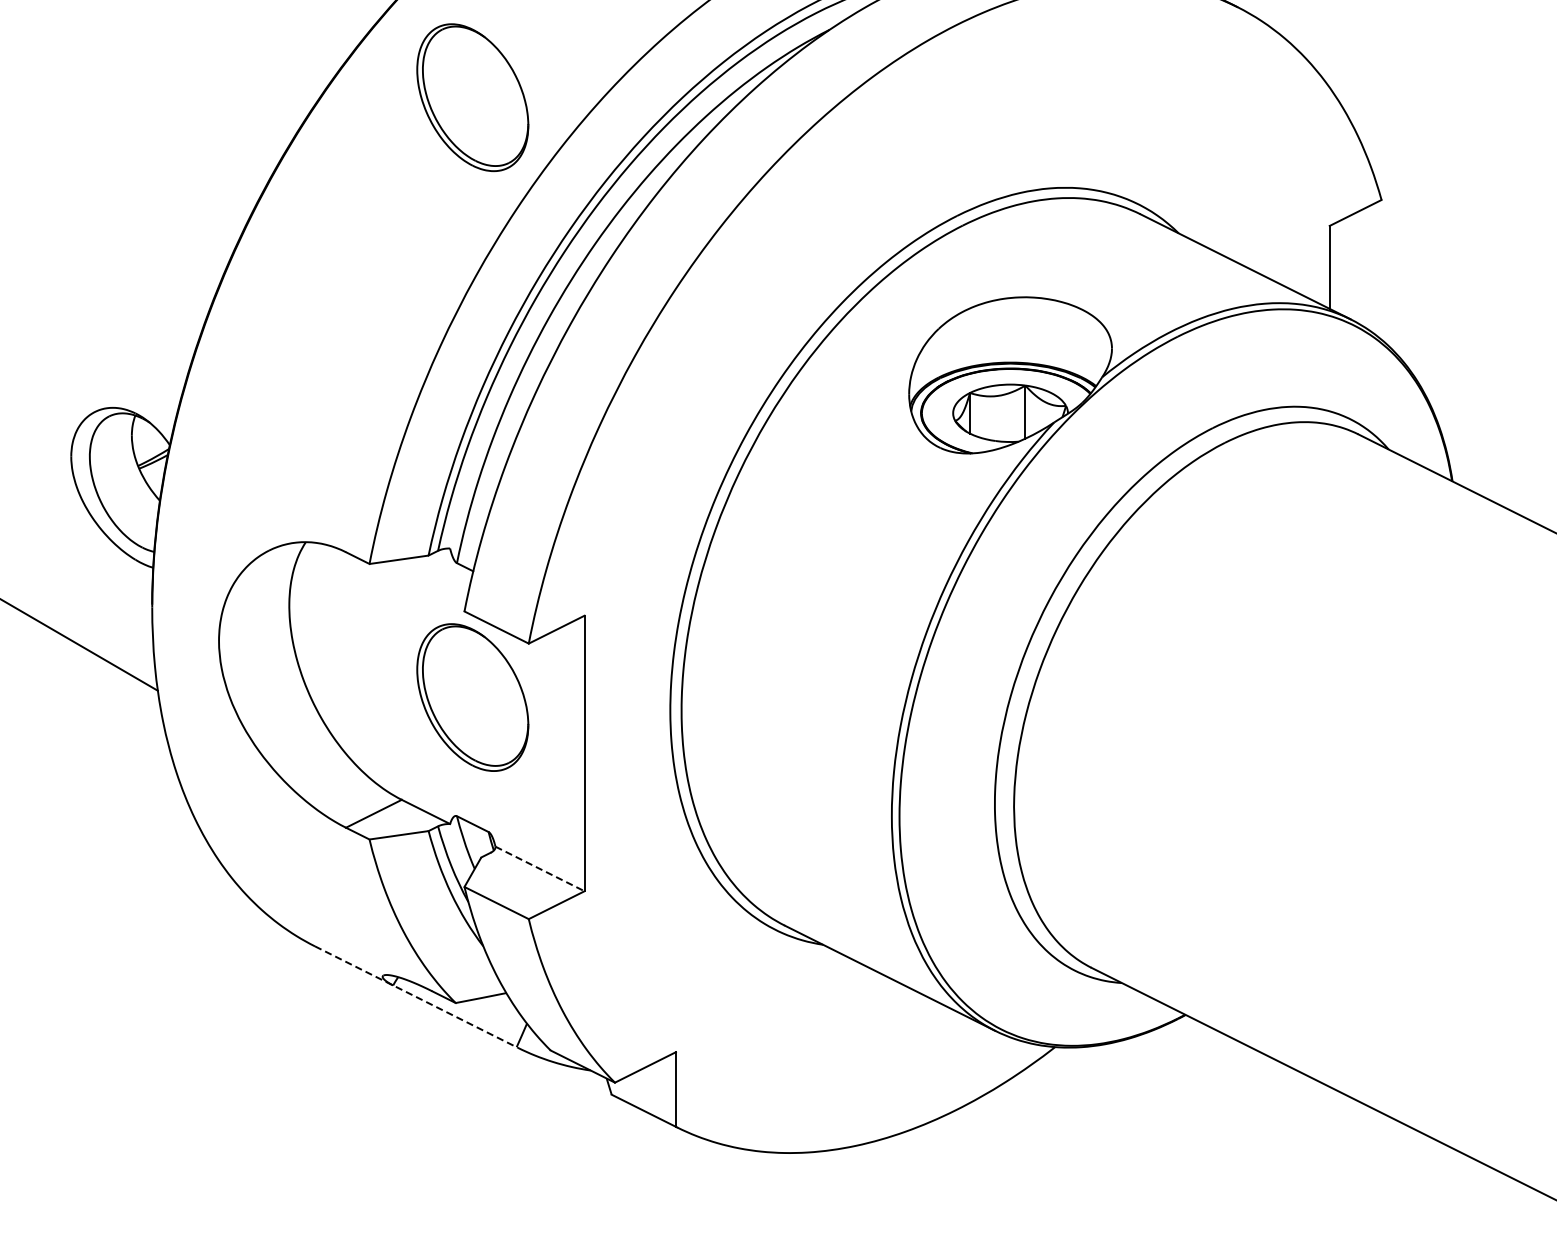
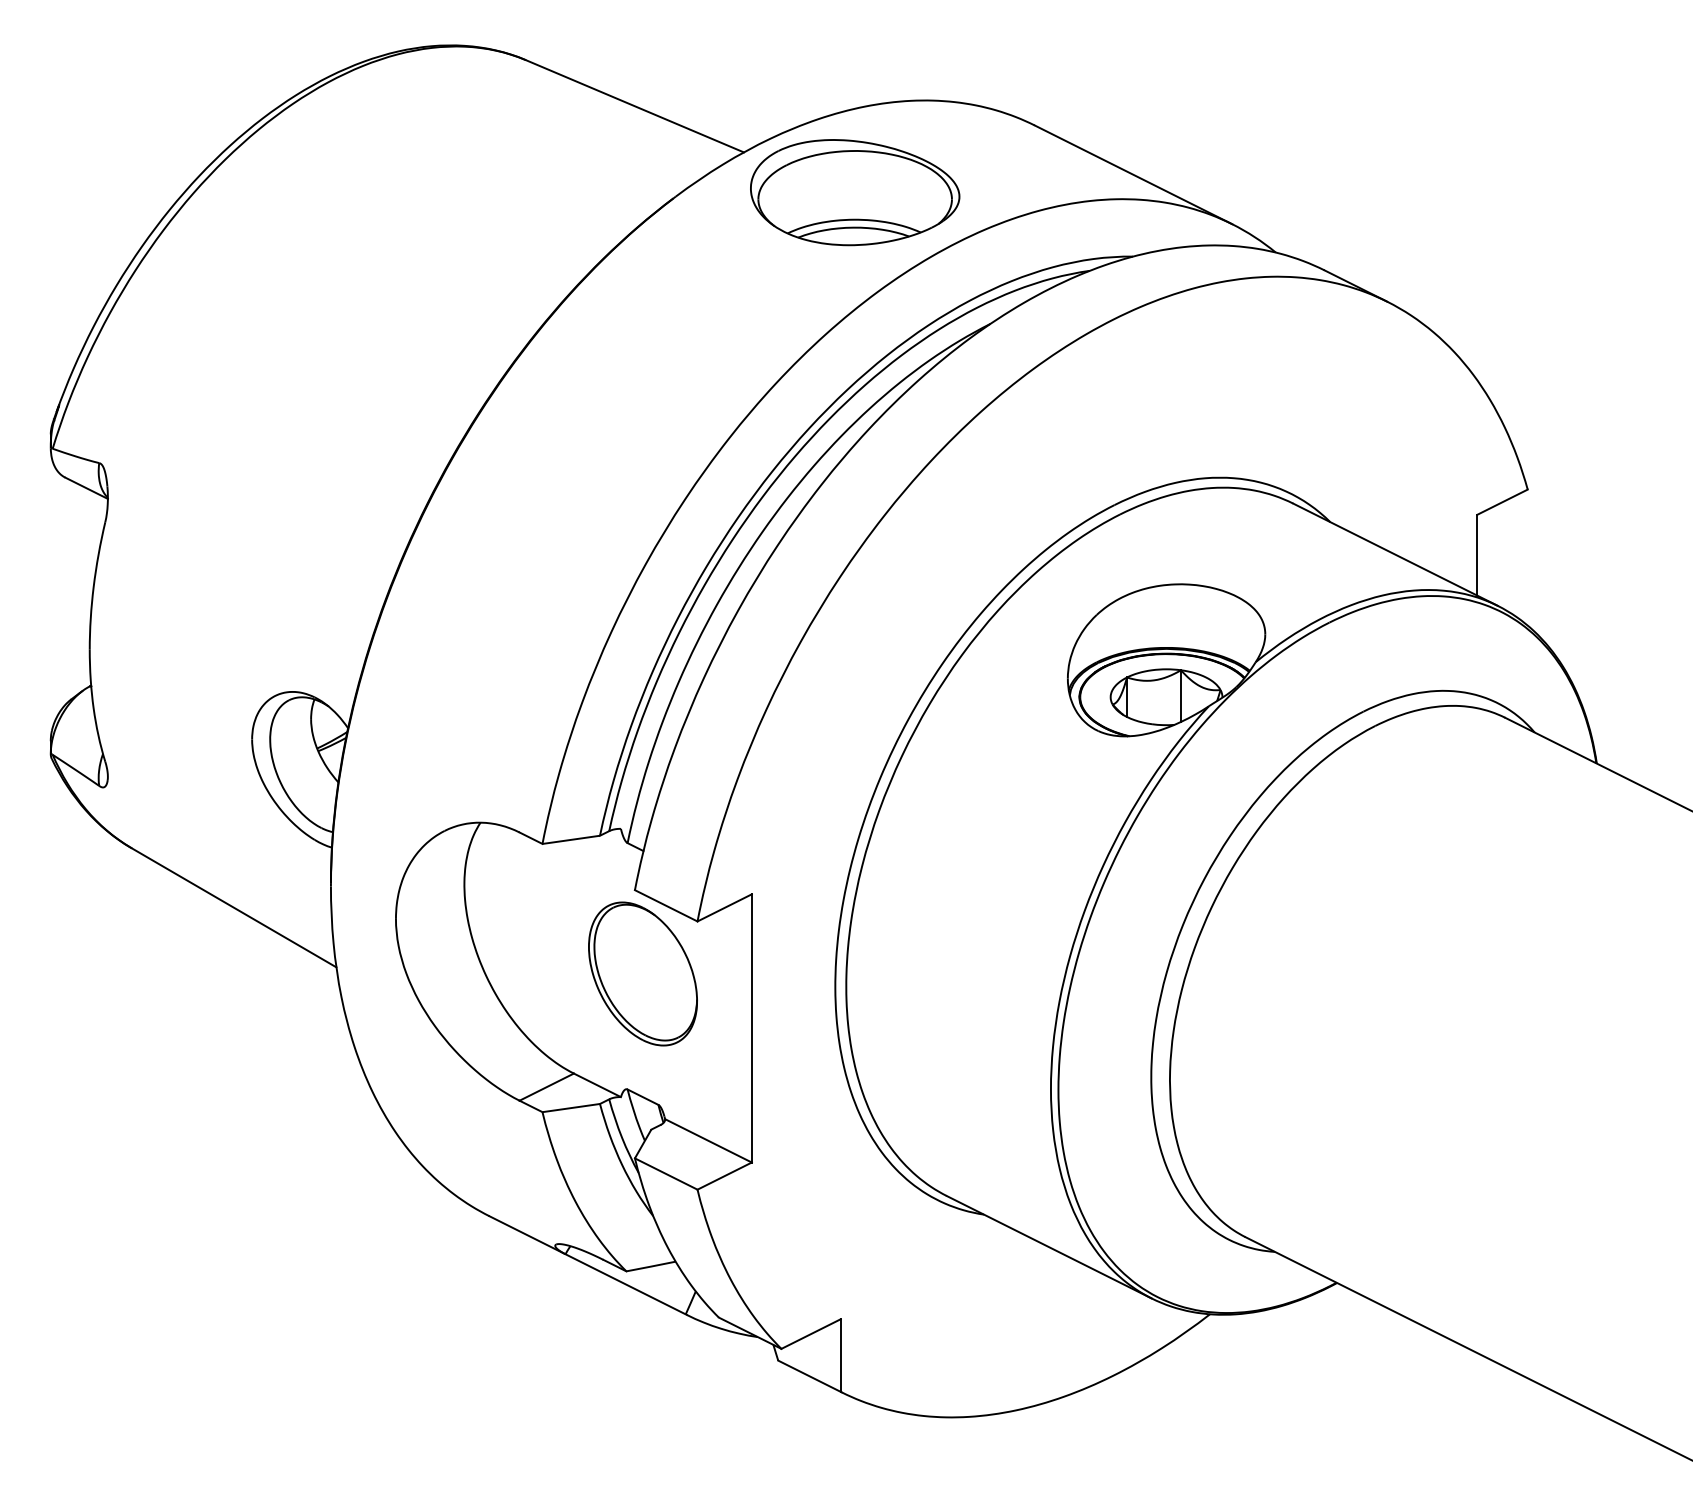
part: (472, 97) -> (642, 389), removed
line: (540, 869) -> (708, 1141), dashed -> solid
line: (416, 997) -> (588, 1265), dashed -> solid

